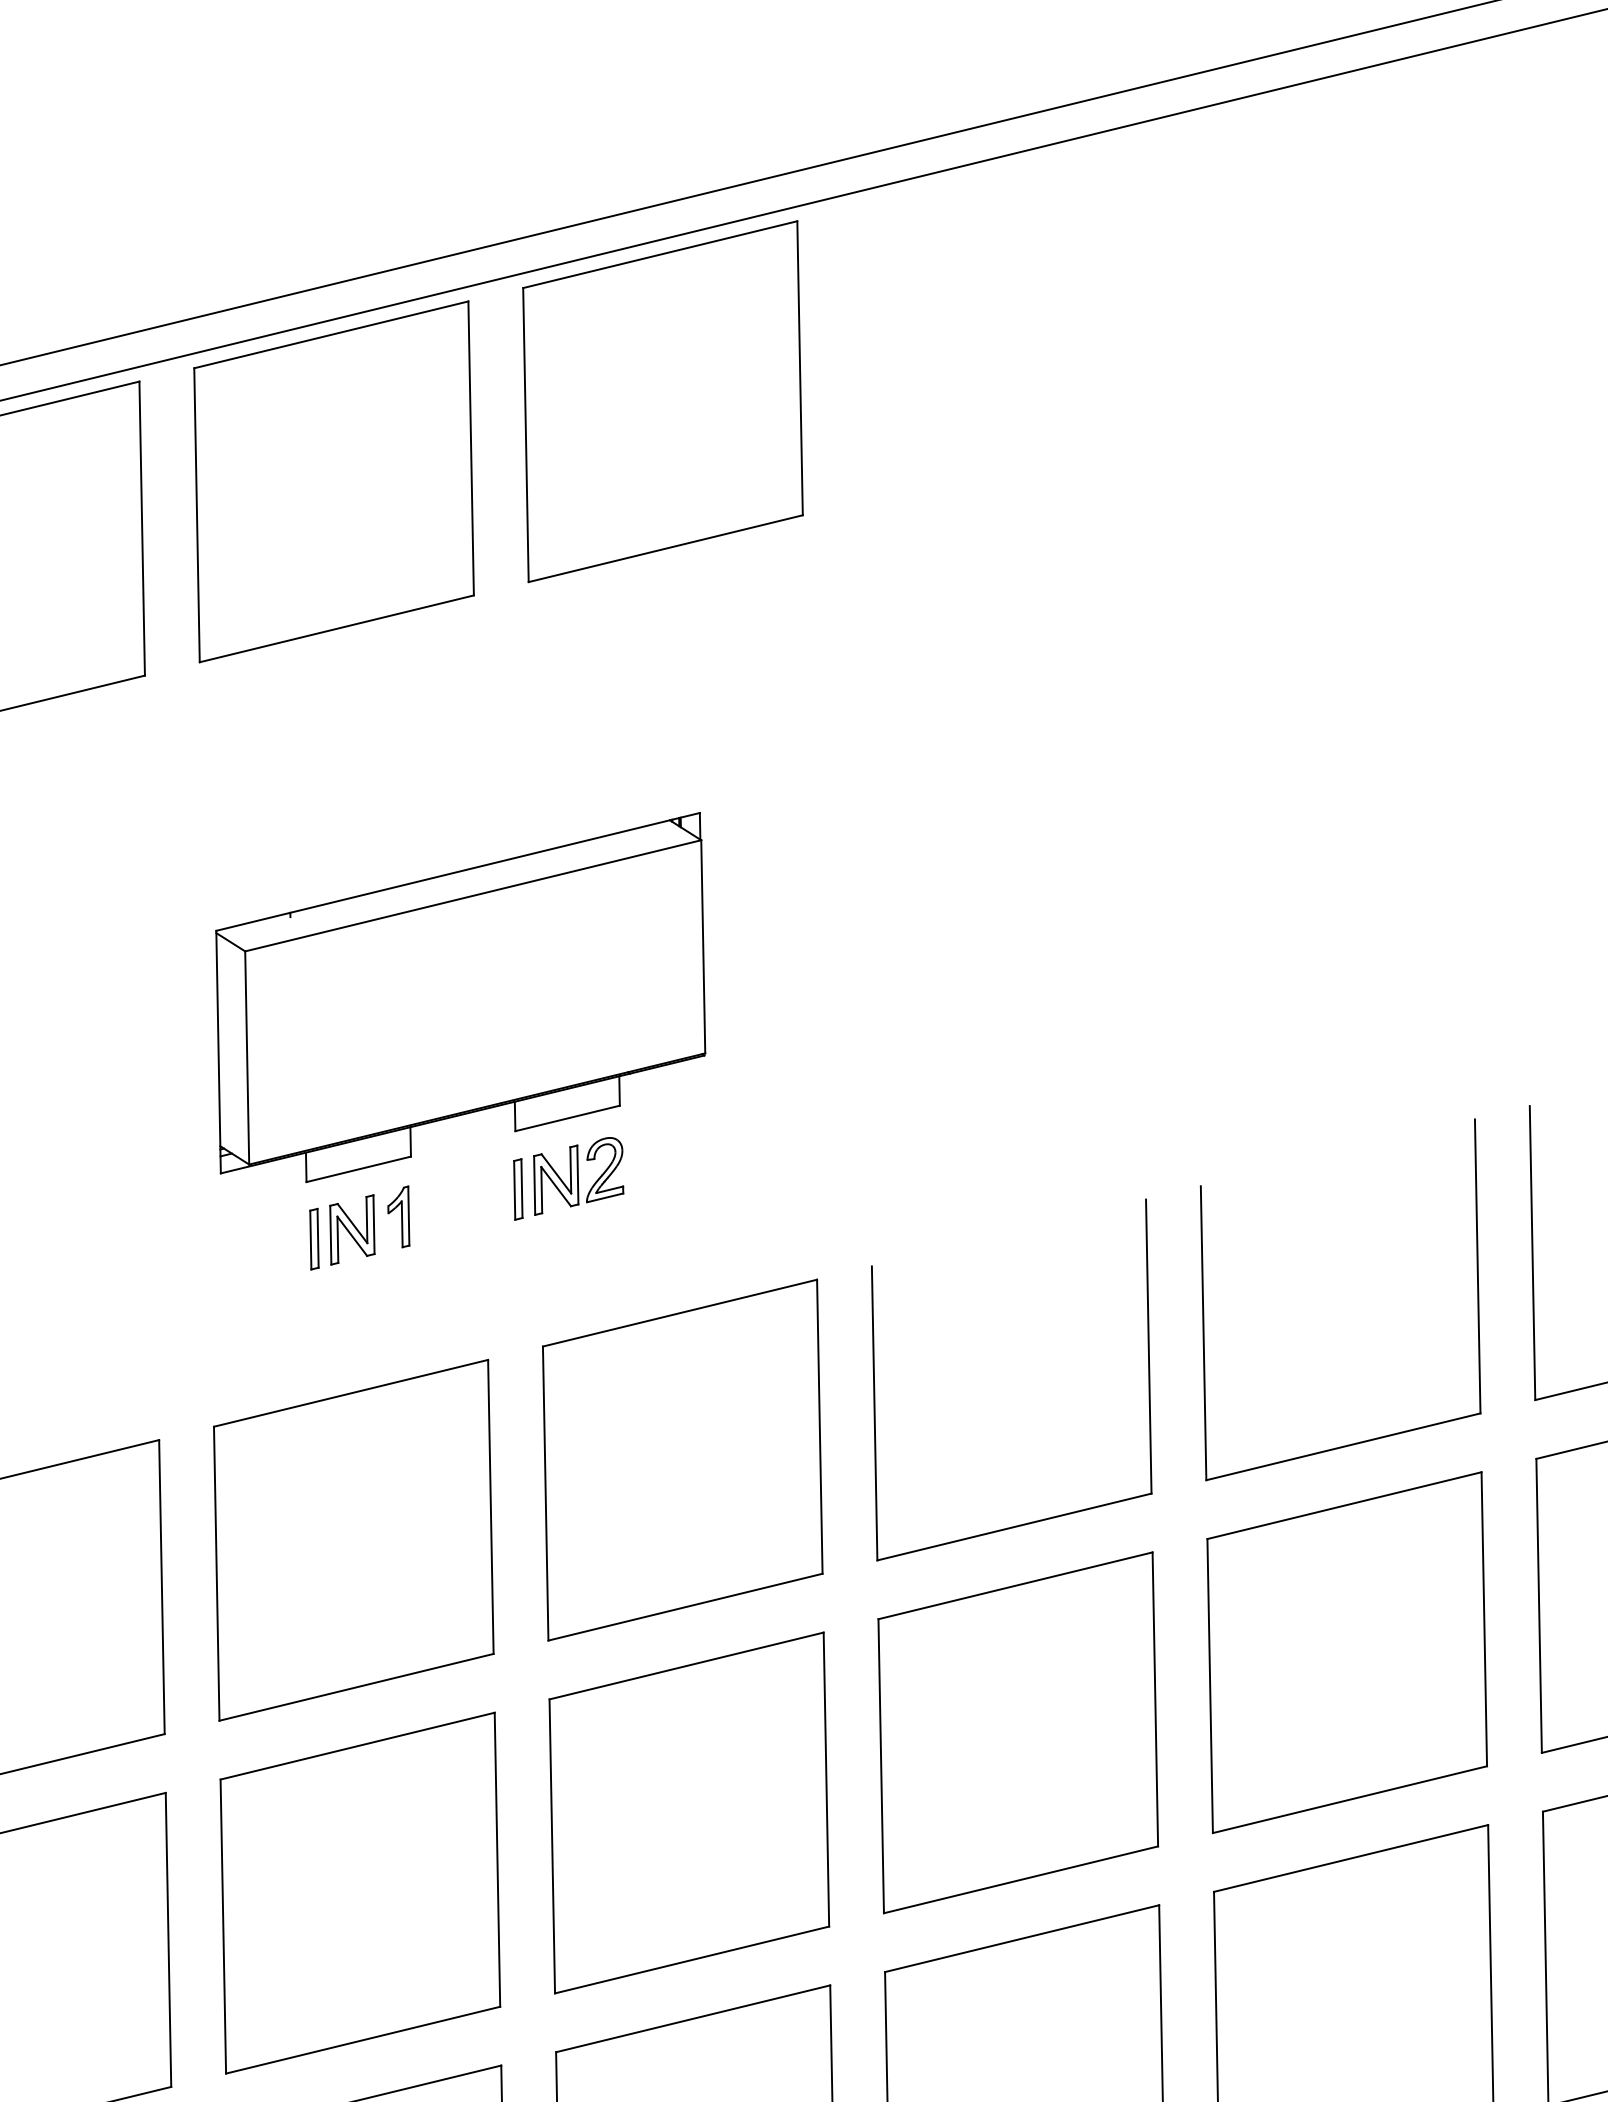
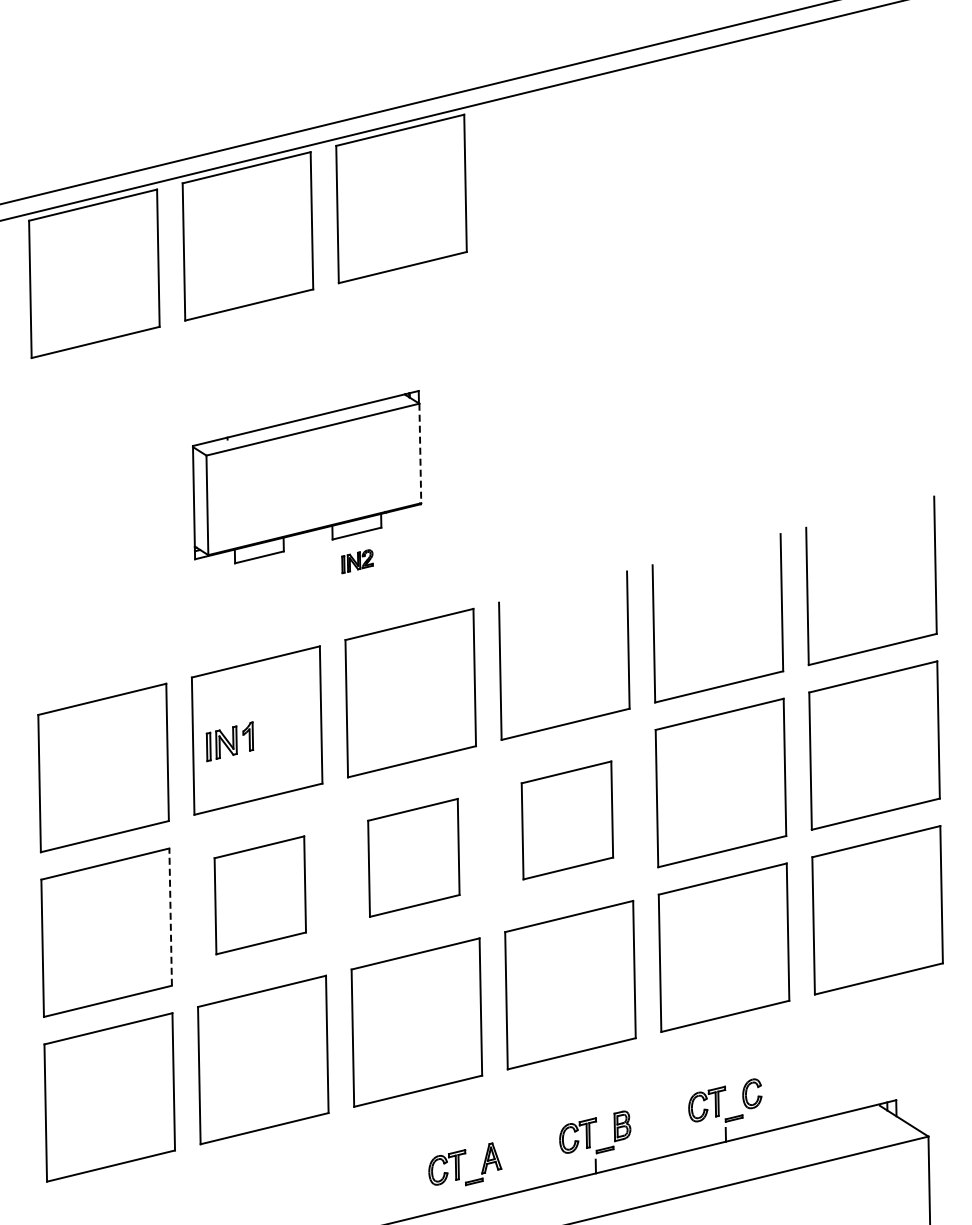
line: (703, 946) -> (420, 453), solid -> dashed
part: (568, 1178) -> (357, 561), size x0.6
part: (358, 1227) -> (229, 741), moved
part: (1018, 1732) -> (567, 820), size x0.7
part: (688, 1812) -> (413, 857), size x0.7
part: (360, 1893) -> (260, 895), size x0.7
line: (168, 1940) -> (170, 917), solid -> dashed

